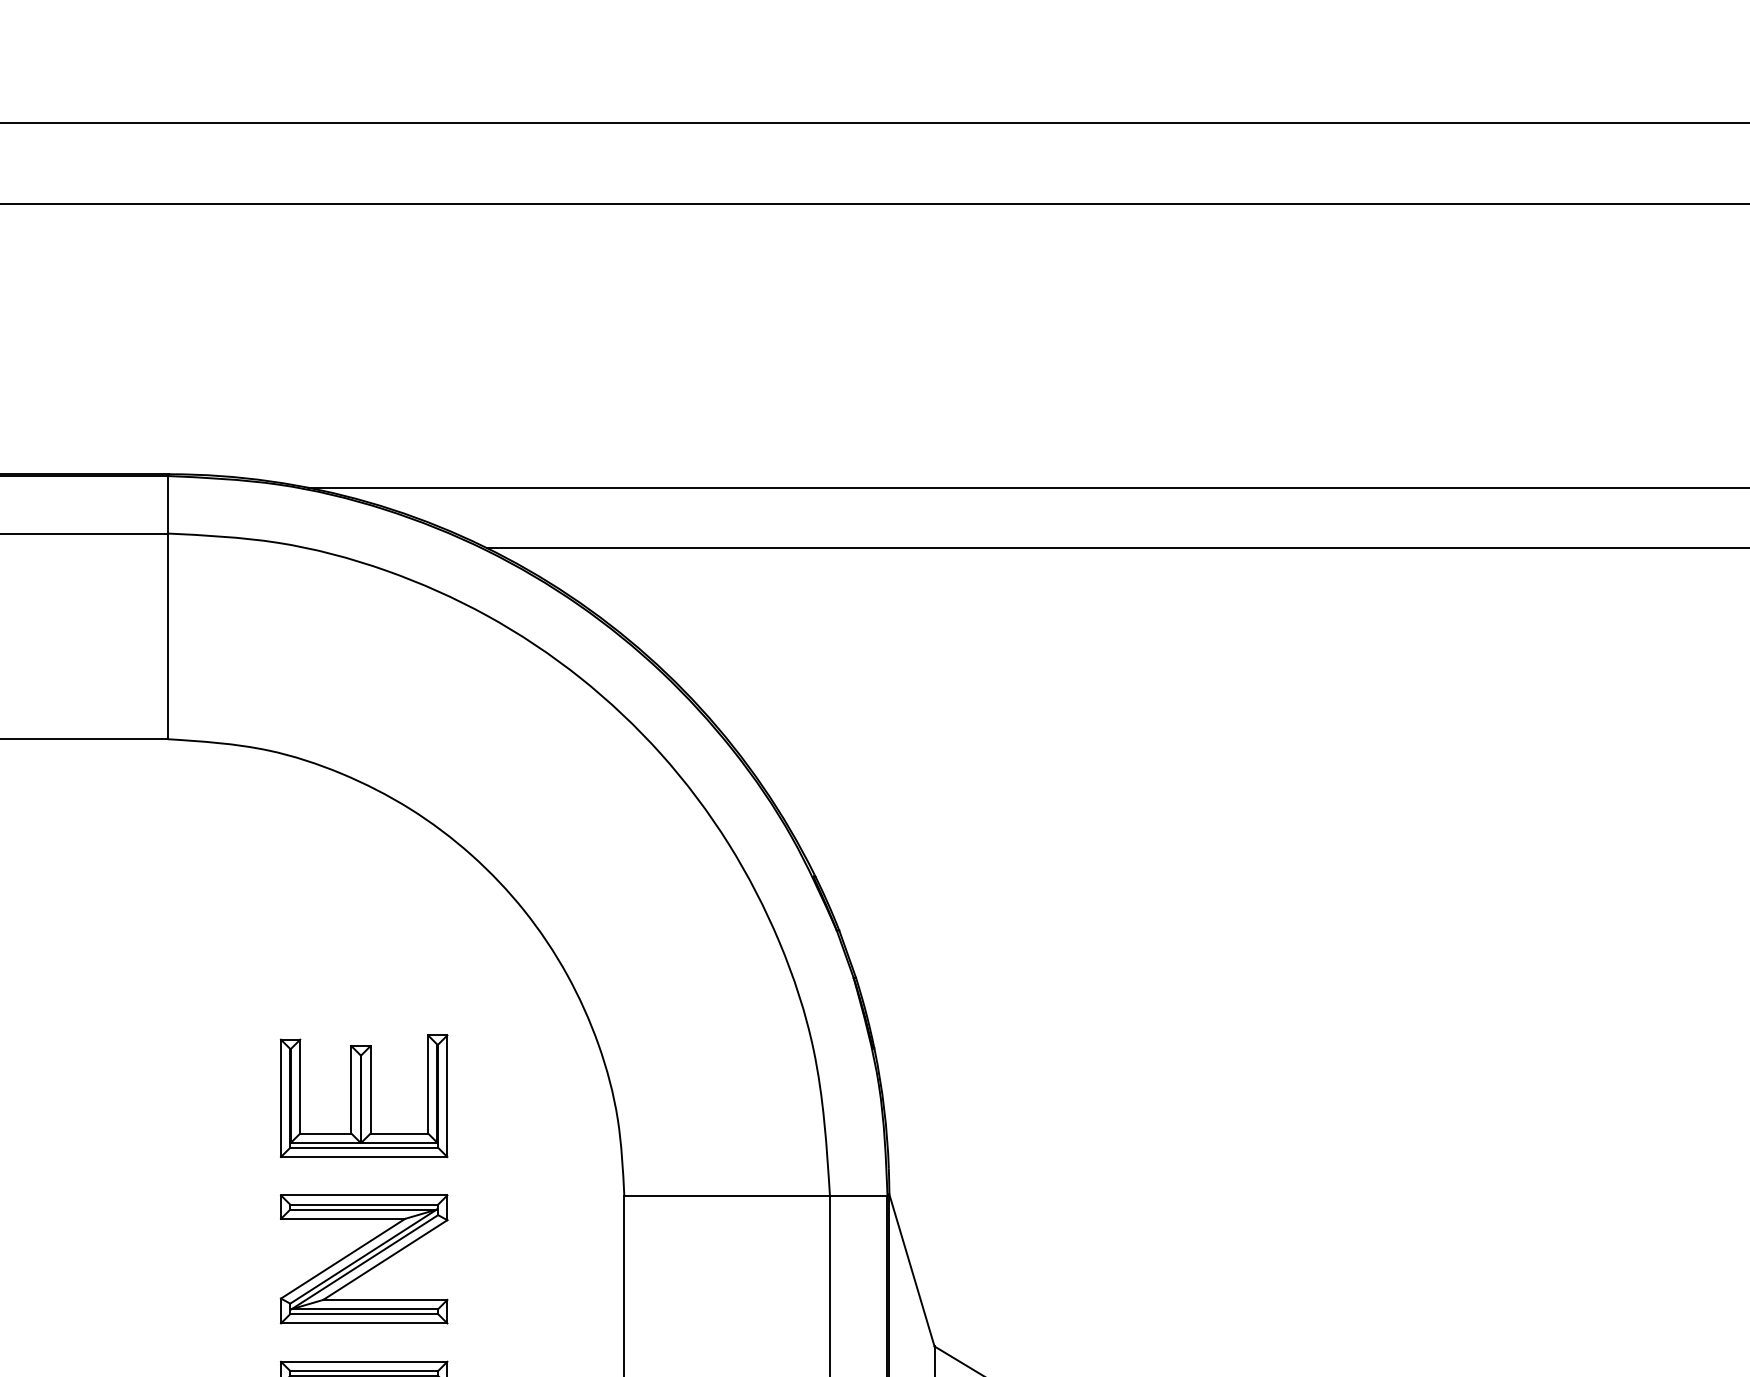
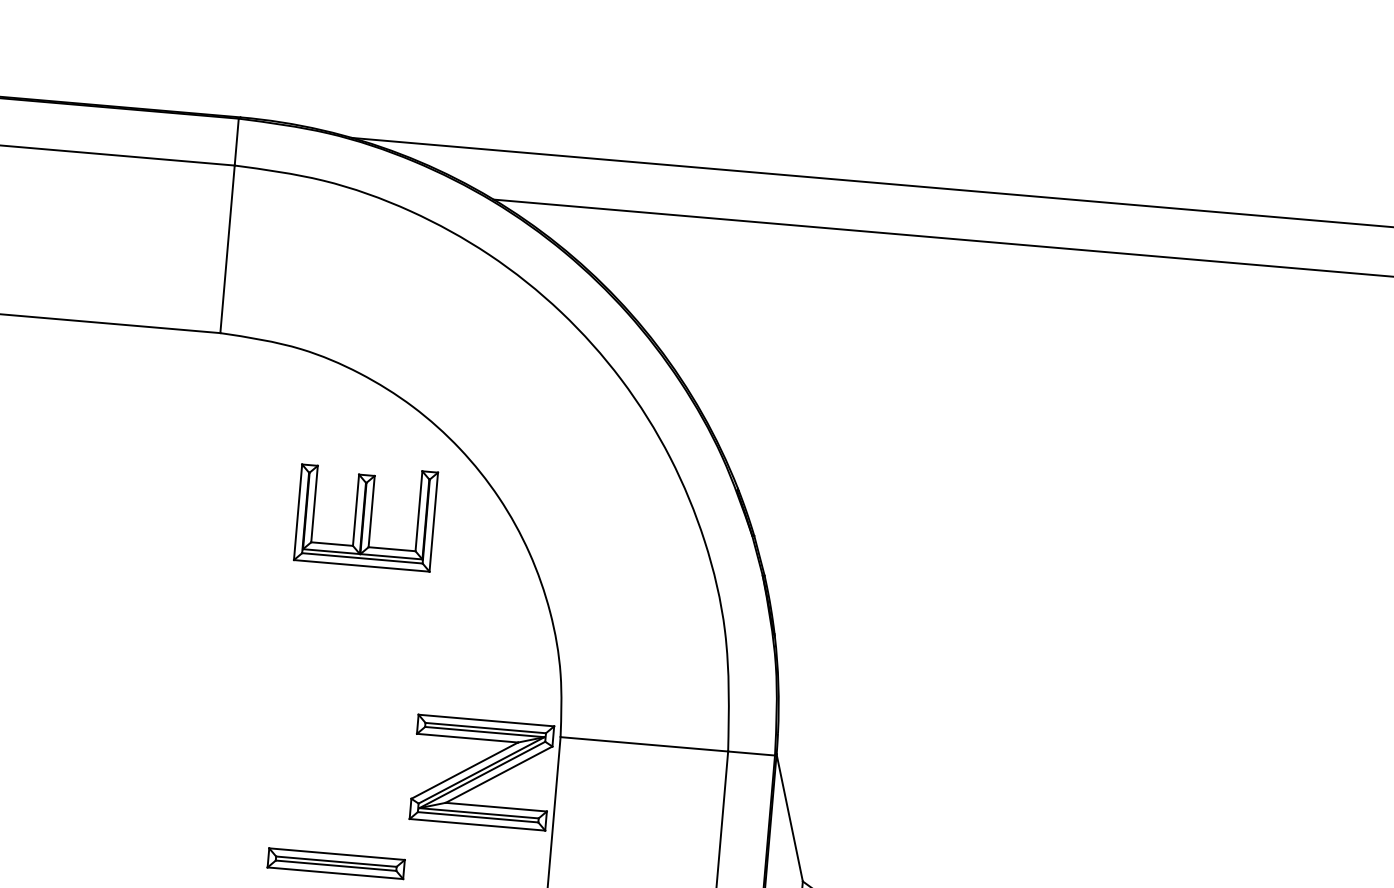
part: (364, 1096) -> (366, 516), moved
part: (363, 1259) -> (481, 772), moved

